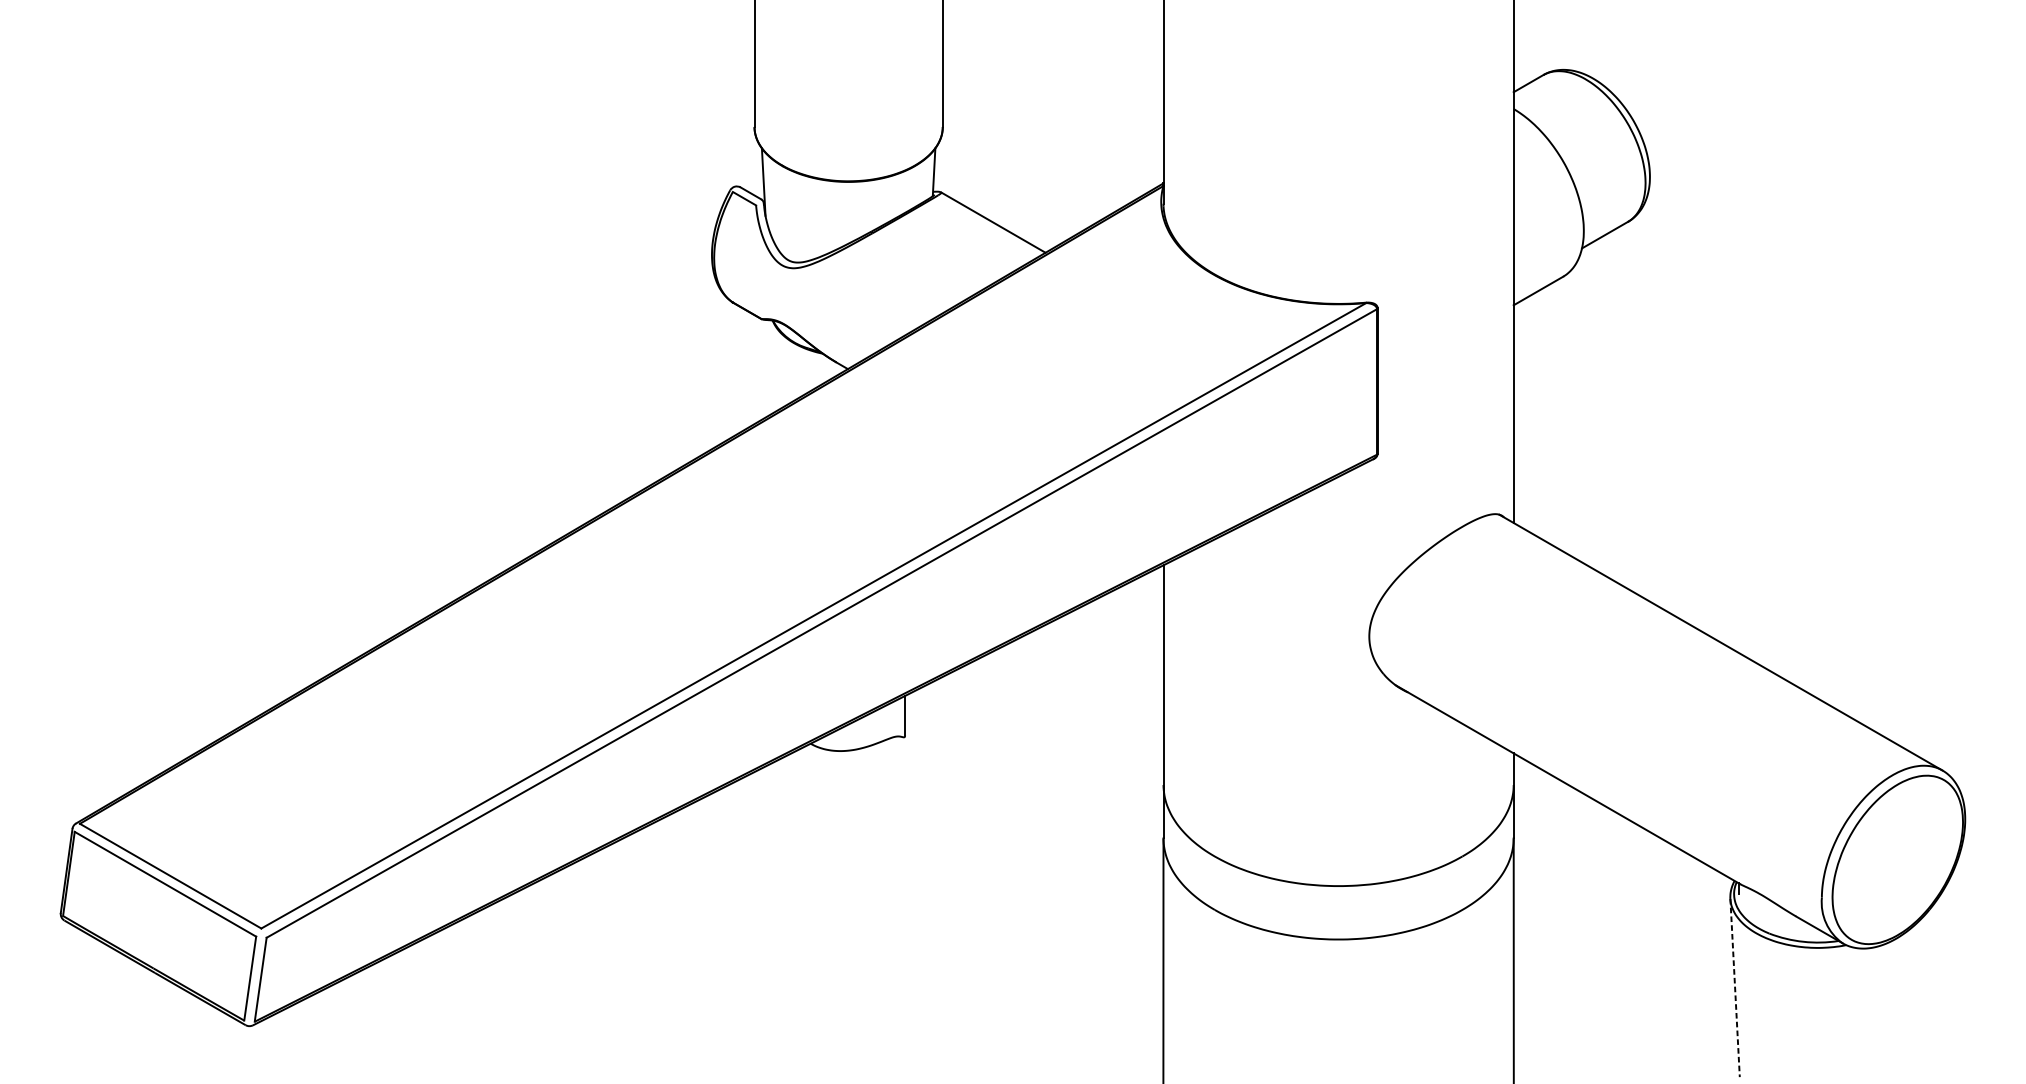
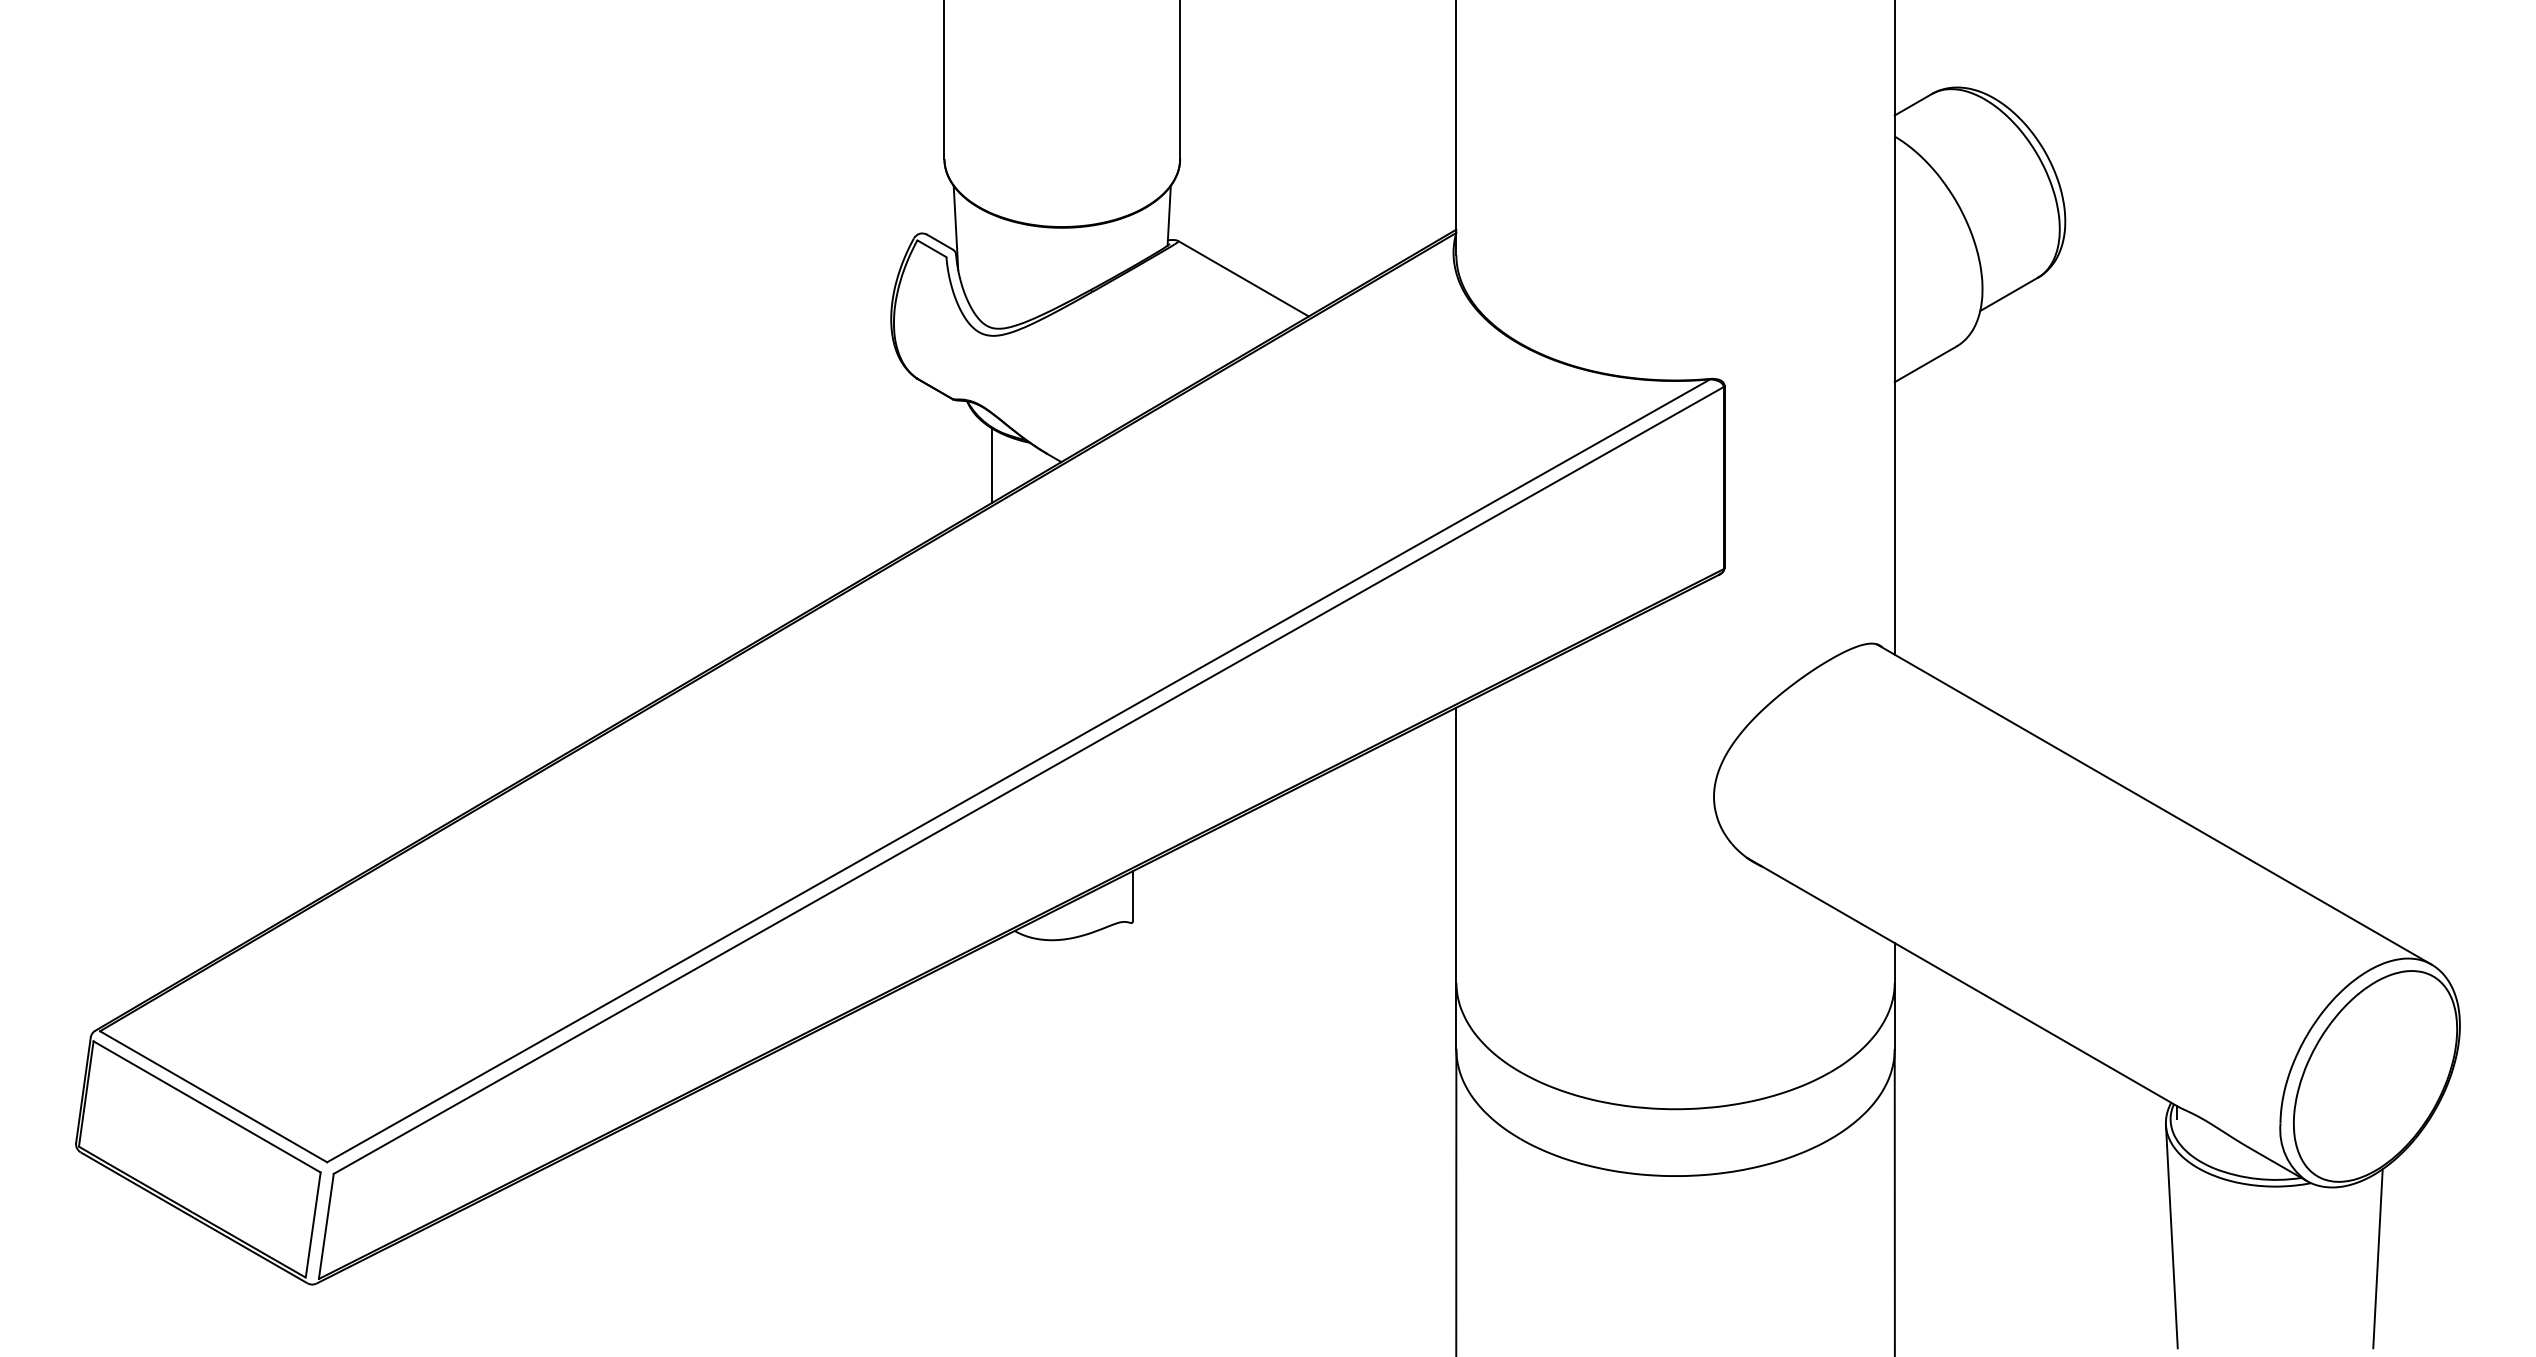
line: (792, 371) -> (991, 465), added
line: (1734, 987) -> (2171, 1236), dashed -> solid
line: (1899, 1005) -> (2377, 1258), added

